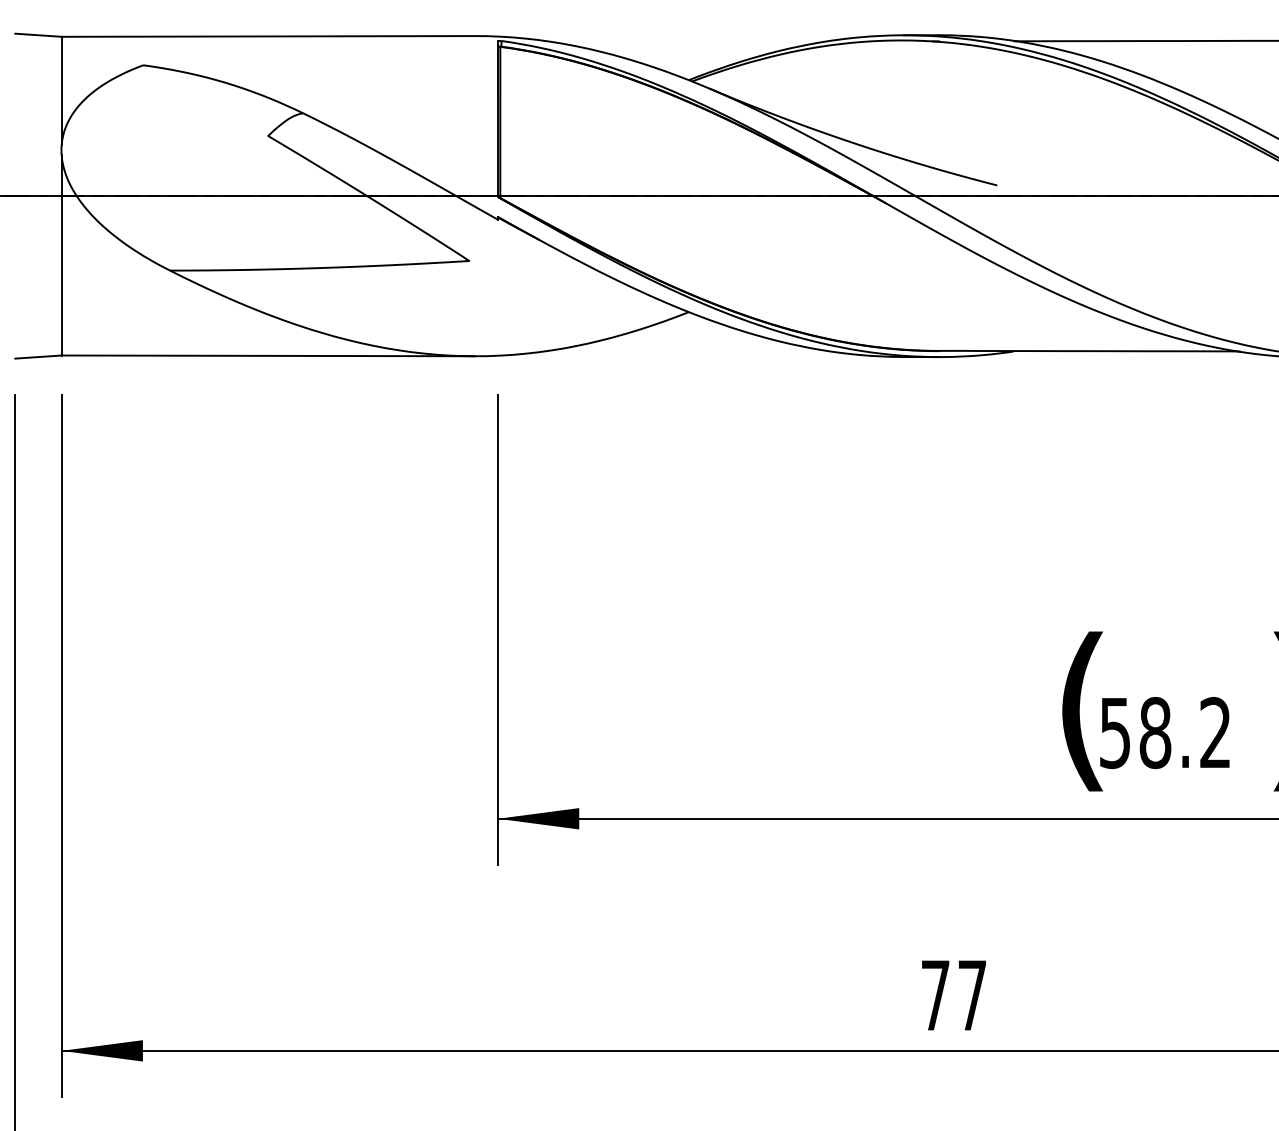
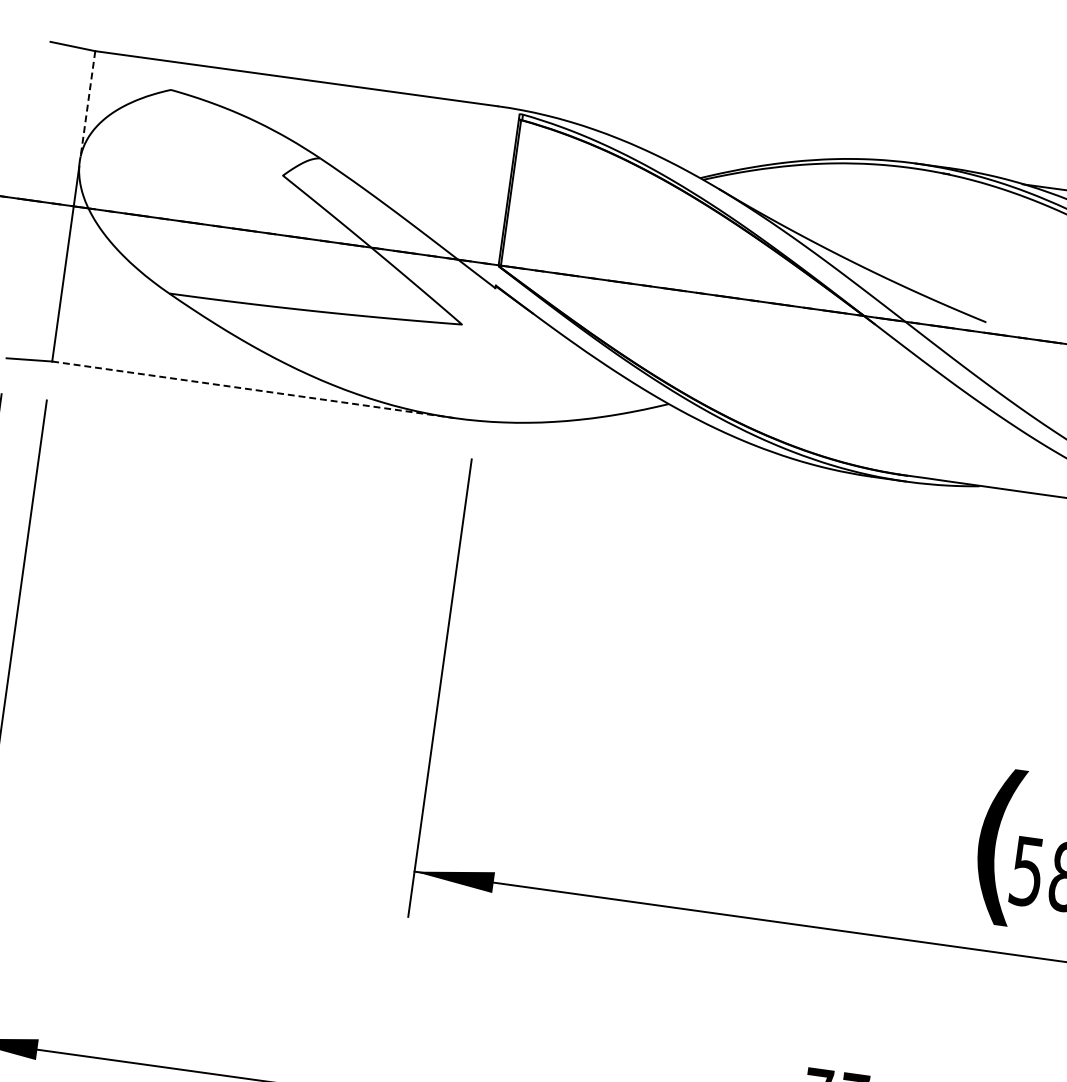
line: (61, 91) -> (87, 104), solid -> dashed
line: (268, 355) -> (253, 389), solid -> dashed

